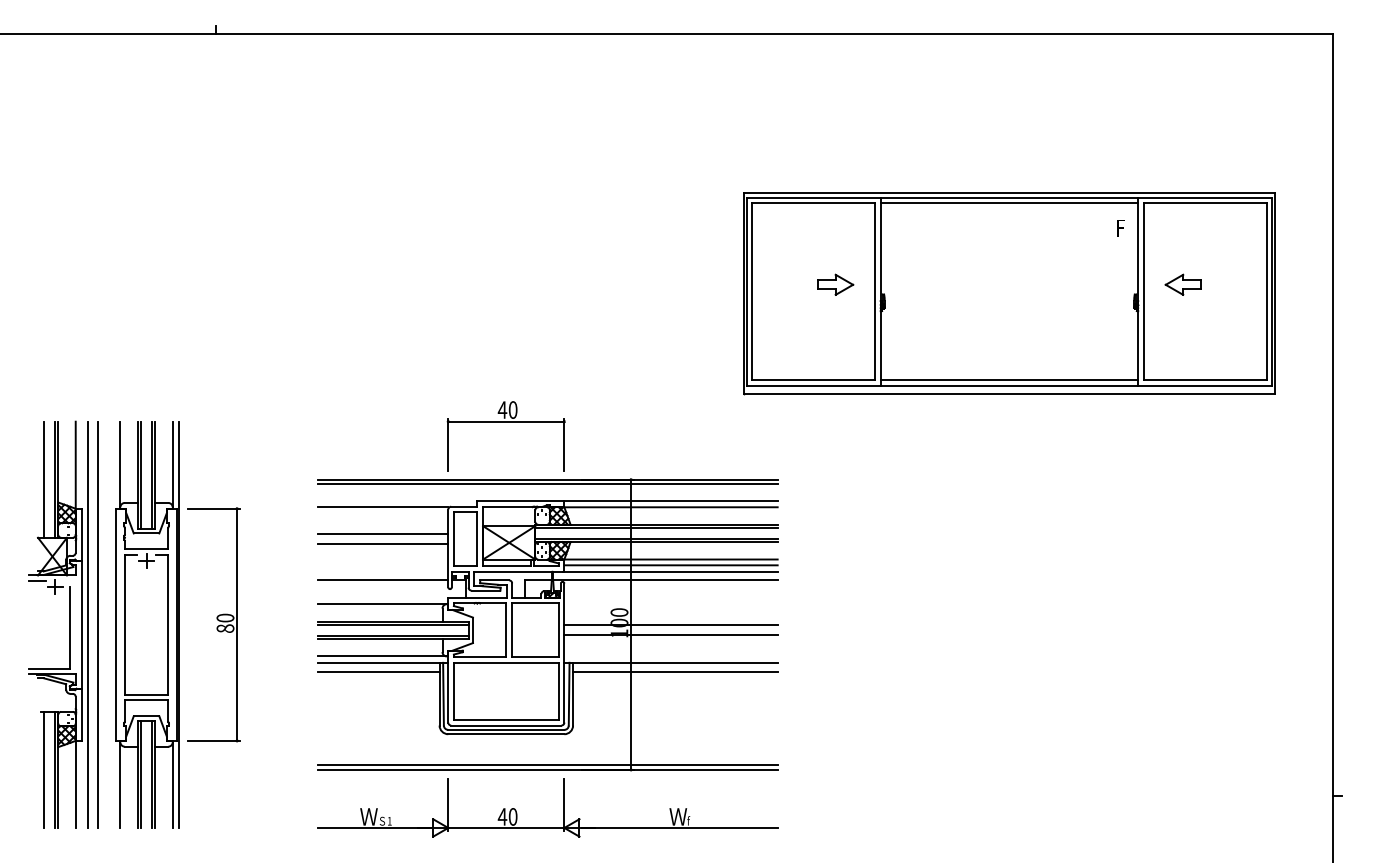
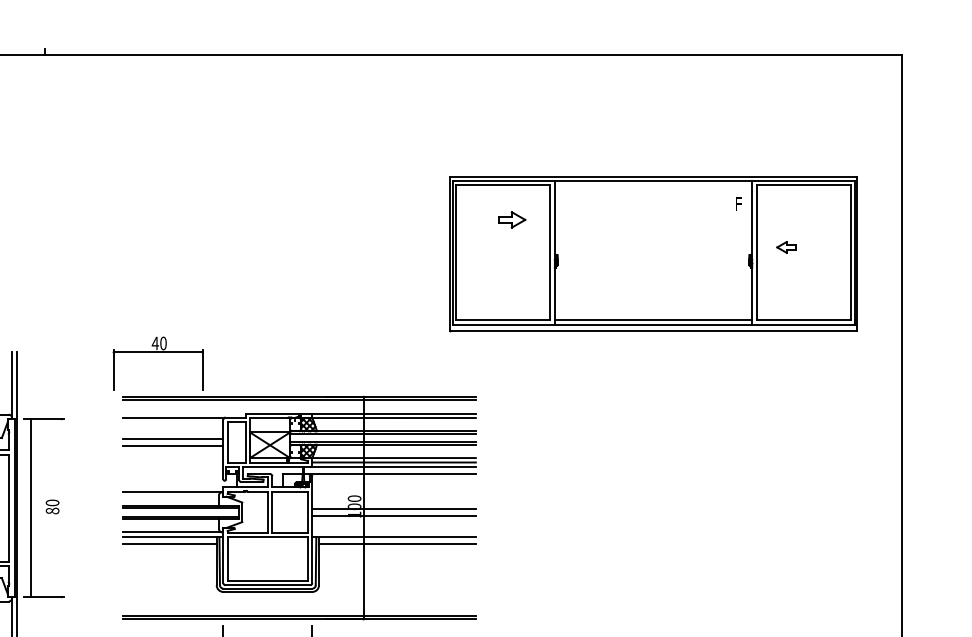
line: (1009, 202) -> (653, 184), removed
part: (835, 284) -> (511, 219), moved
part: (1182, 284) -> (786, 247), size x0.7
part: (505, 422) -> (157, 353), moved
line: (382, 580) -> (172, 474), removed
line: (237, 624) -> (31, 507), moved

